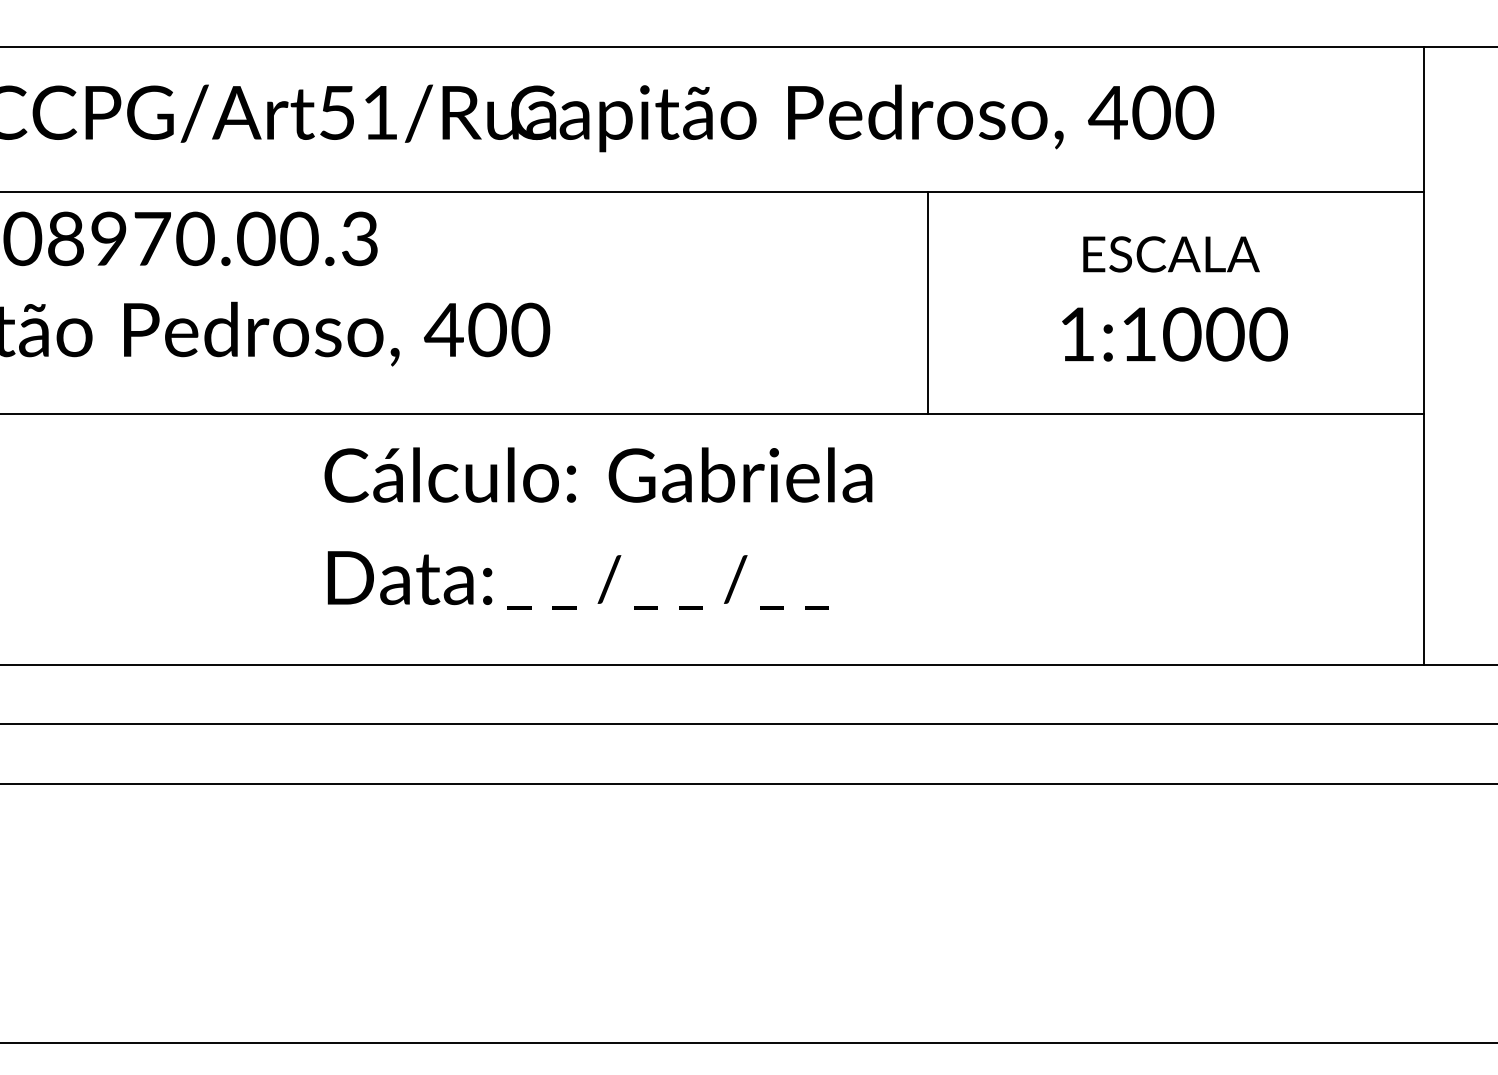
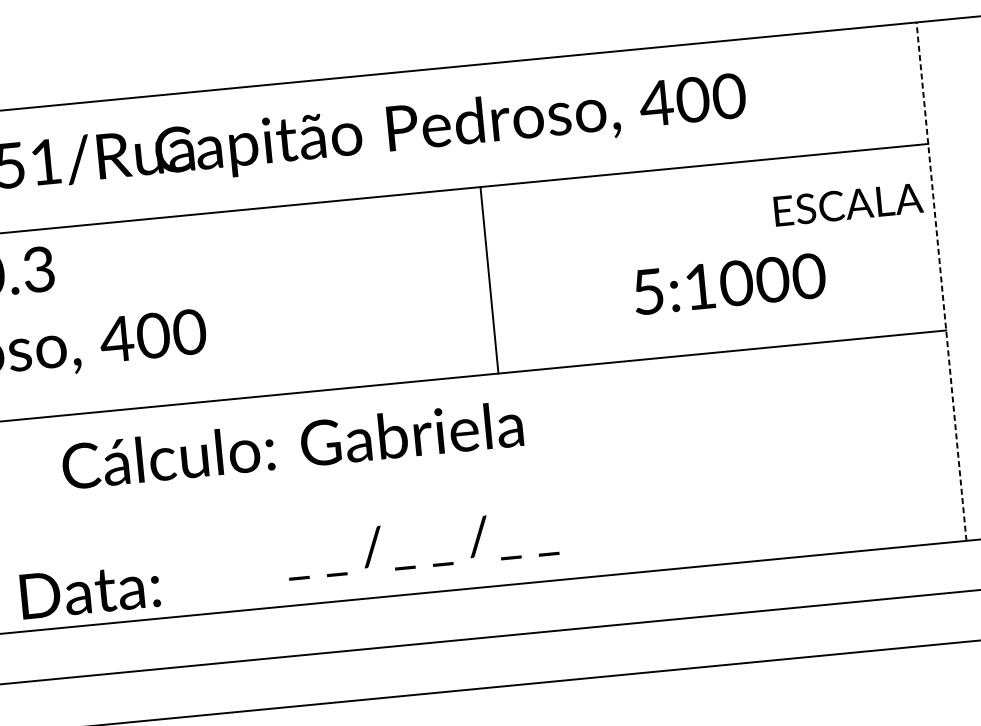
text: (1171, 254) -> (848, 204), moved
line: (927, 302) -> (489, 280), moved
text: (1076, 334) -> (647, 291), 1:1000 -> 5:1000
line: (1424, 355) -> (941, 281), solid -> dashed
text: (598, 474) -> (292, 444), moved
text: (409, 578) -> (89, 591), moved
text: (667, 582) -> (421, 544), moved

